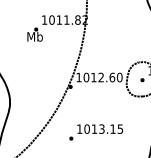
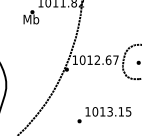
text: (119, 77) -> (115, 60), 1012.60 -> 1012.67
text: (95, 132) -> (103, 115), moved

